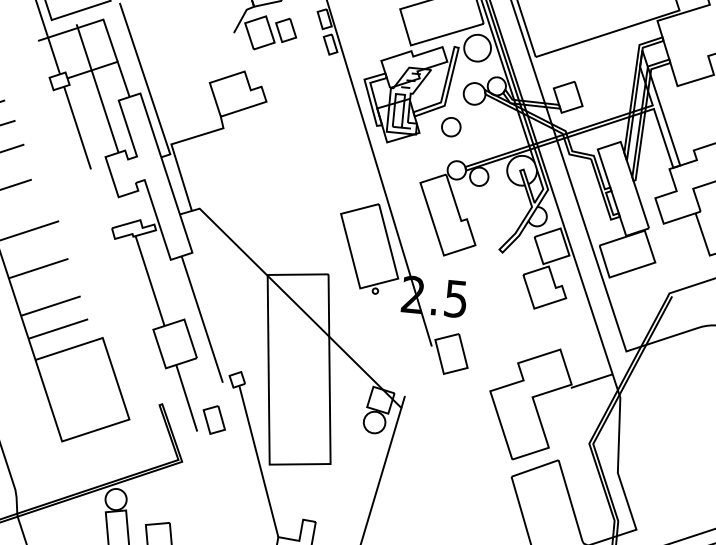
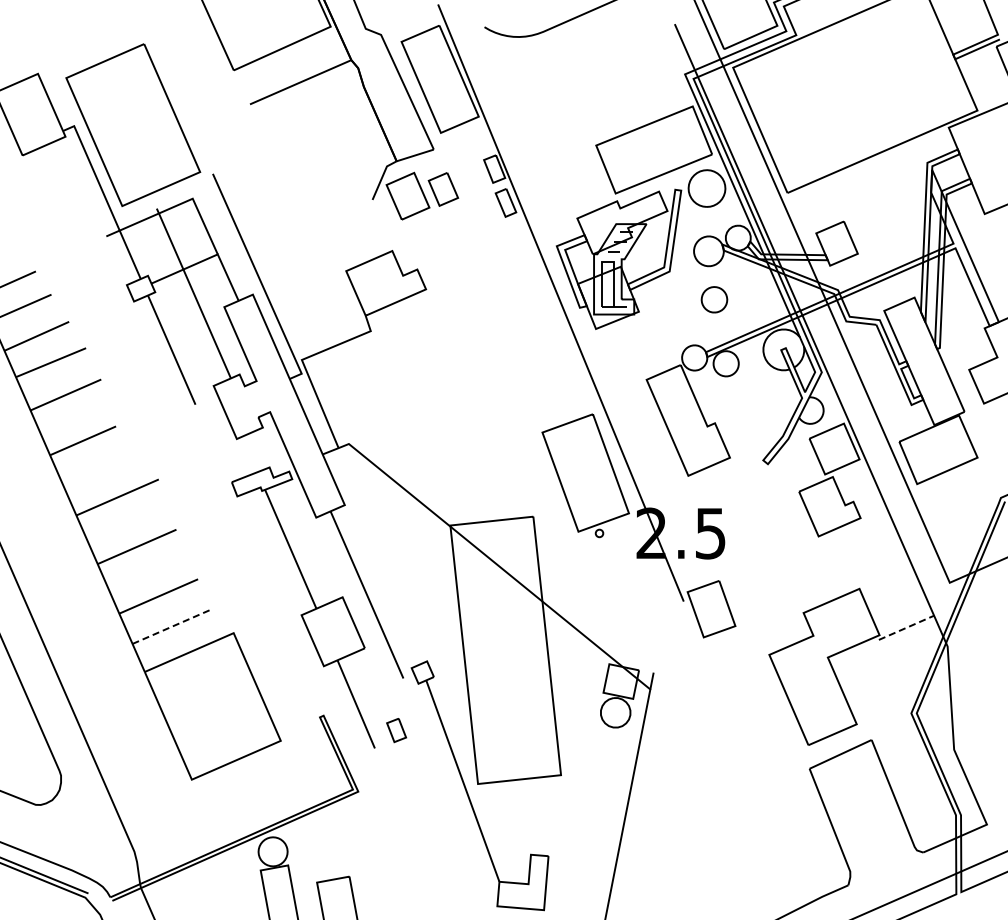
part: (451, 126) -> (714, 299), moved
line: (58, 328) -> (171, 626), solid -> dashed
line: (591, 380) -> (906, 627), solid -> dashed
part: (214, 420) -> (396, 730), size x0.6

